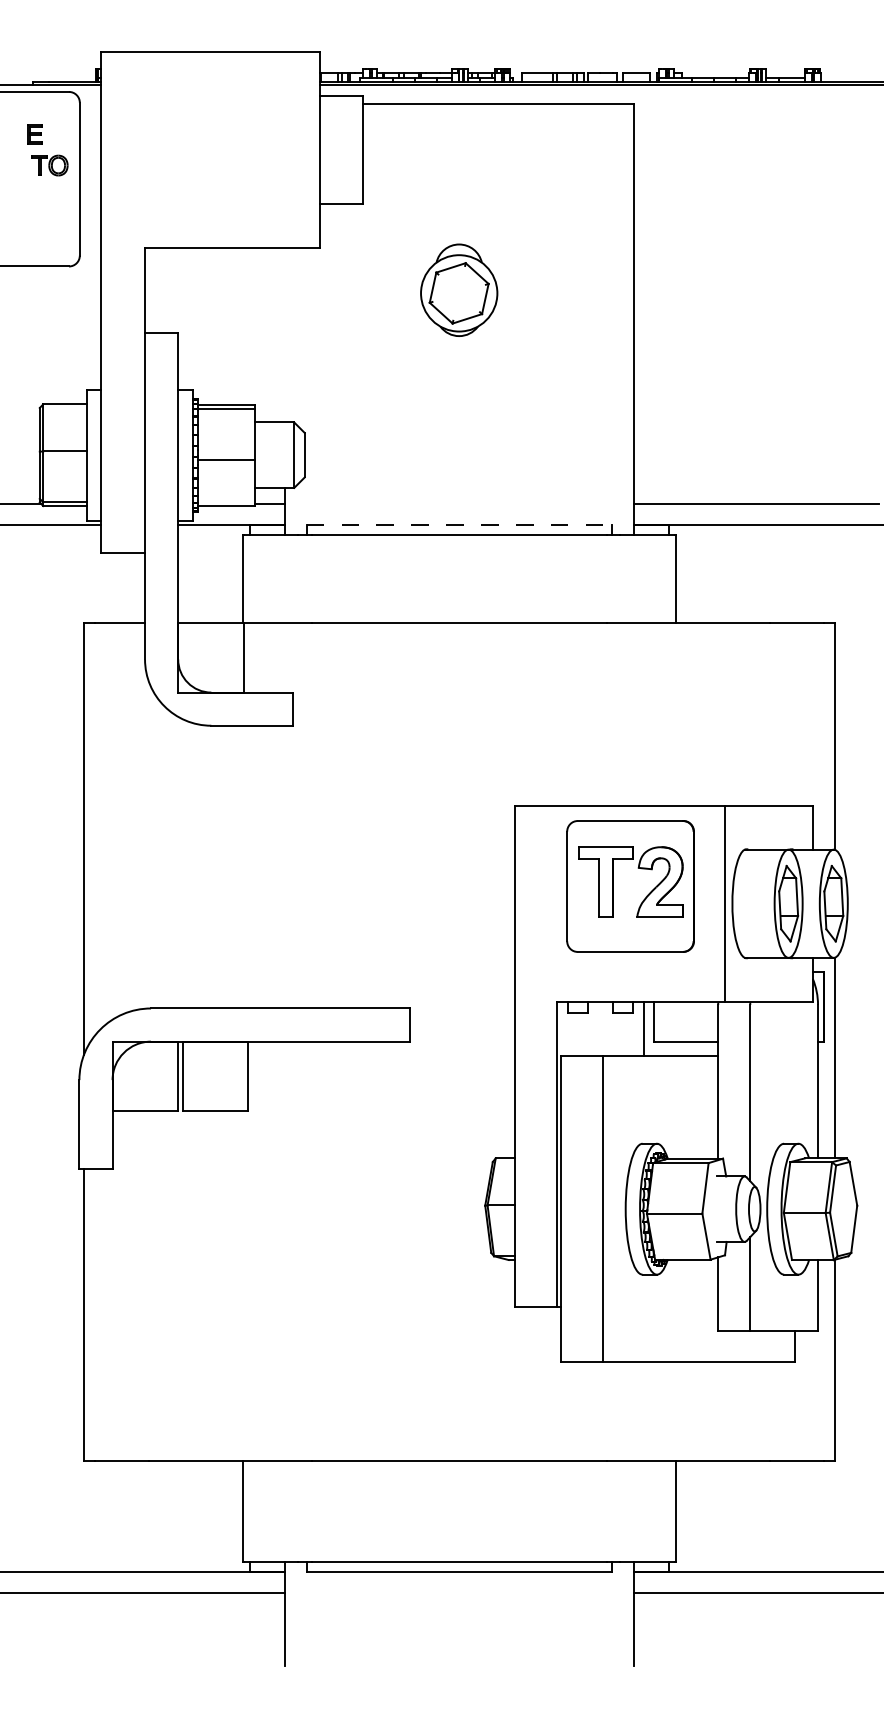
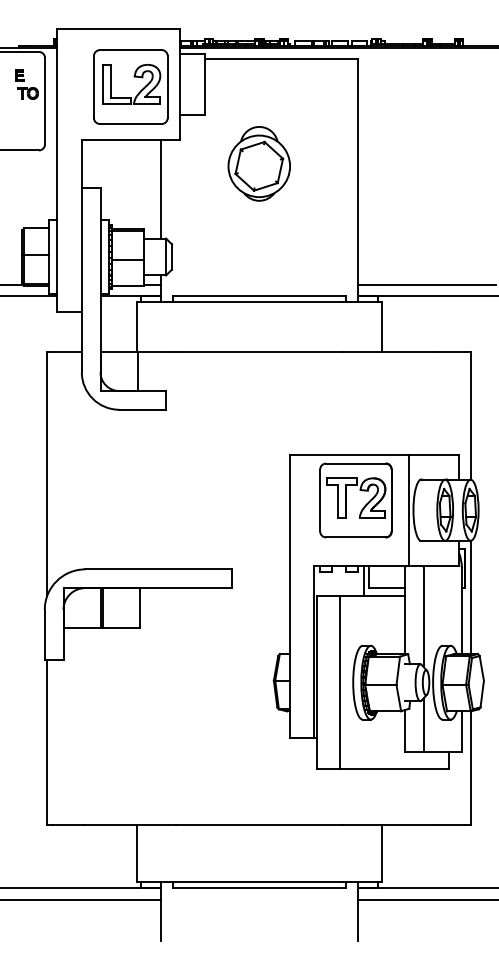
part: (231, 153) -> (130, 86), added
part: (457, 289) -> (258, 163), size x1.43
line: (284, 333) -> (160, 188), added
line: (459, 525) -> (259, 296), dashed -> solid

